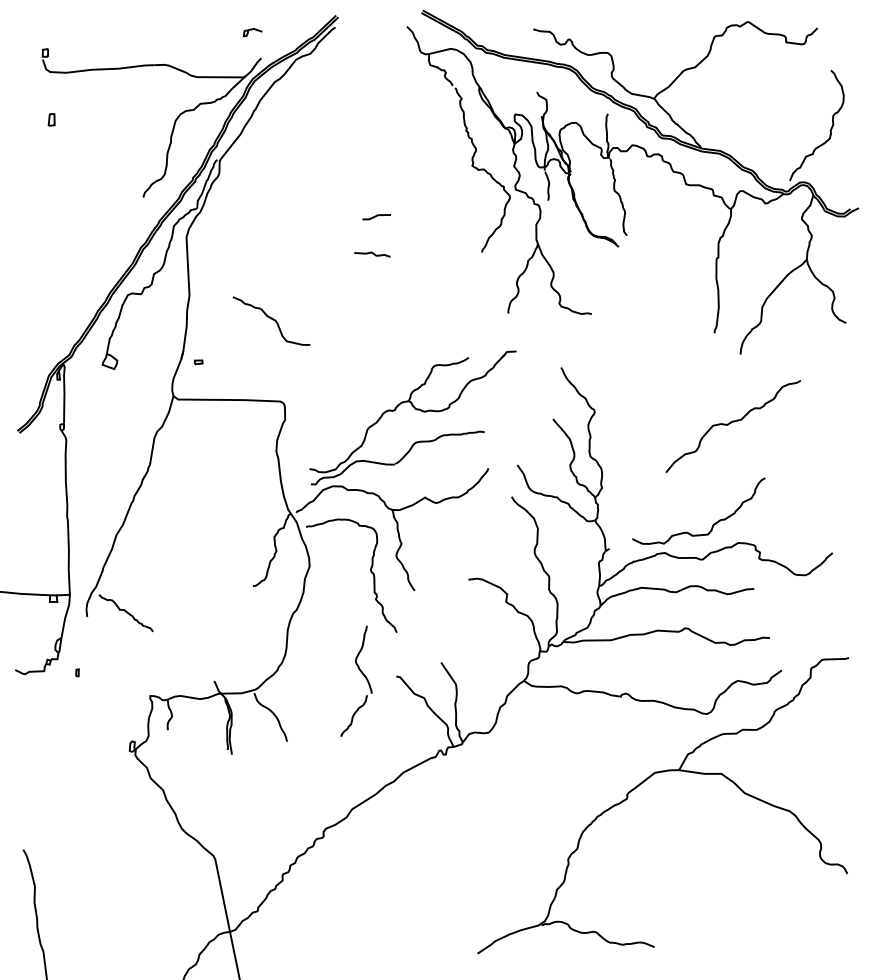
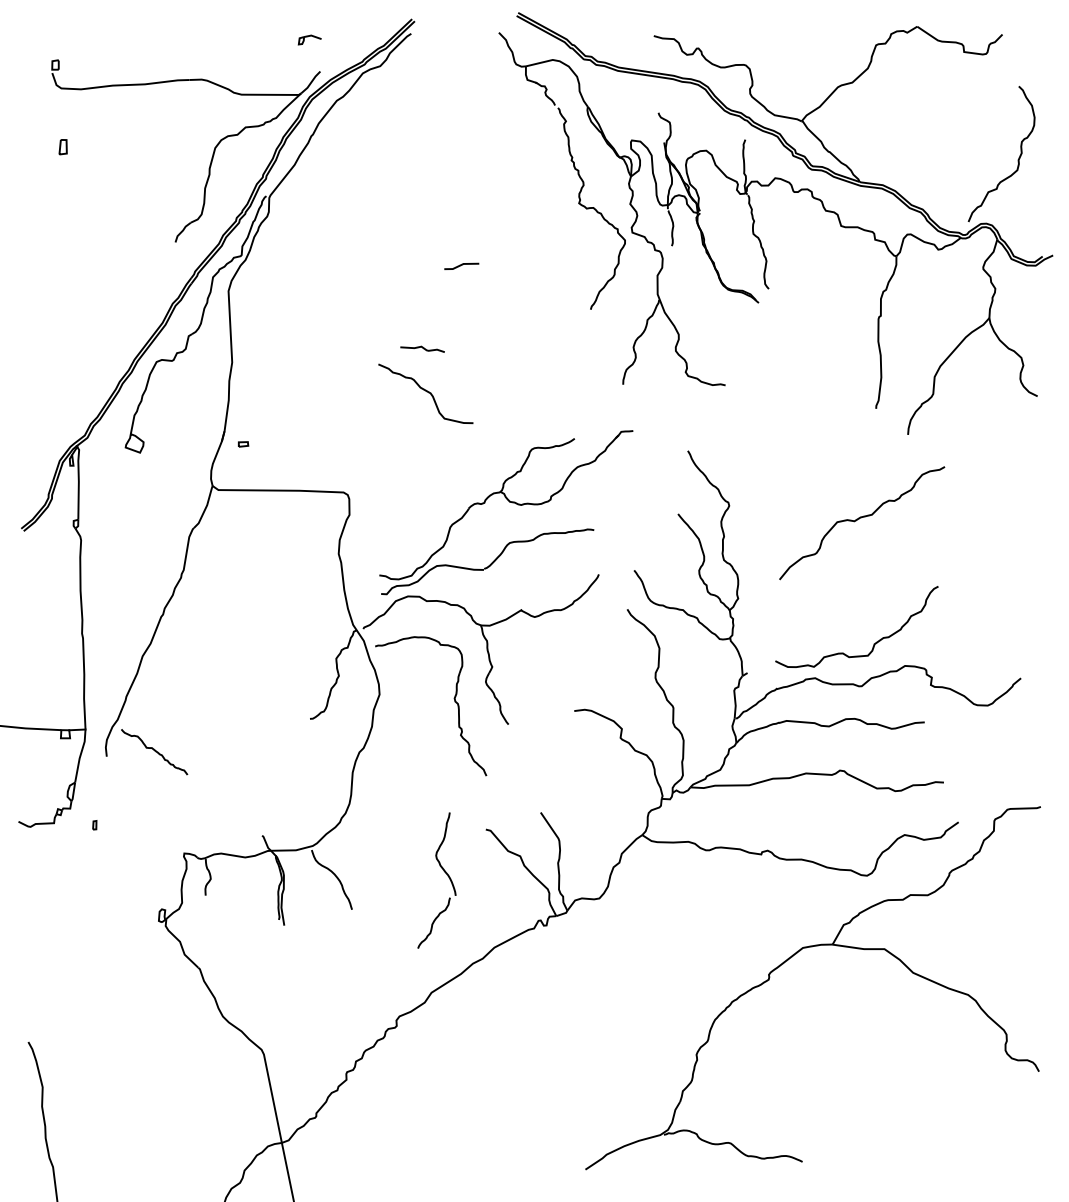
curve: (372, 253) -> (422, 348), moved
curve: (272, 319) -> (426, 392), moved
curve: (731, 423) -> (859, 519), moved
part: (362, 674) -> (444, 872), moved

